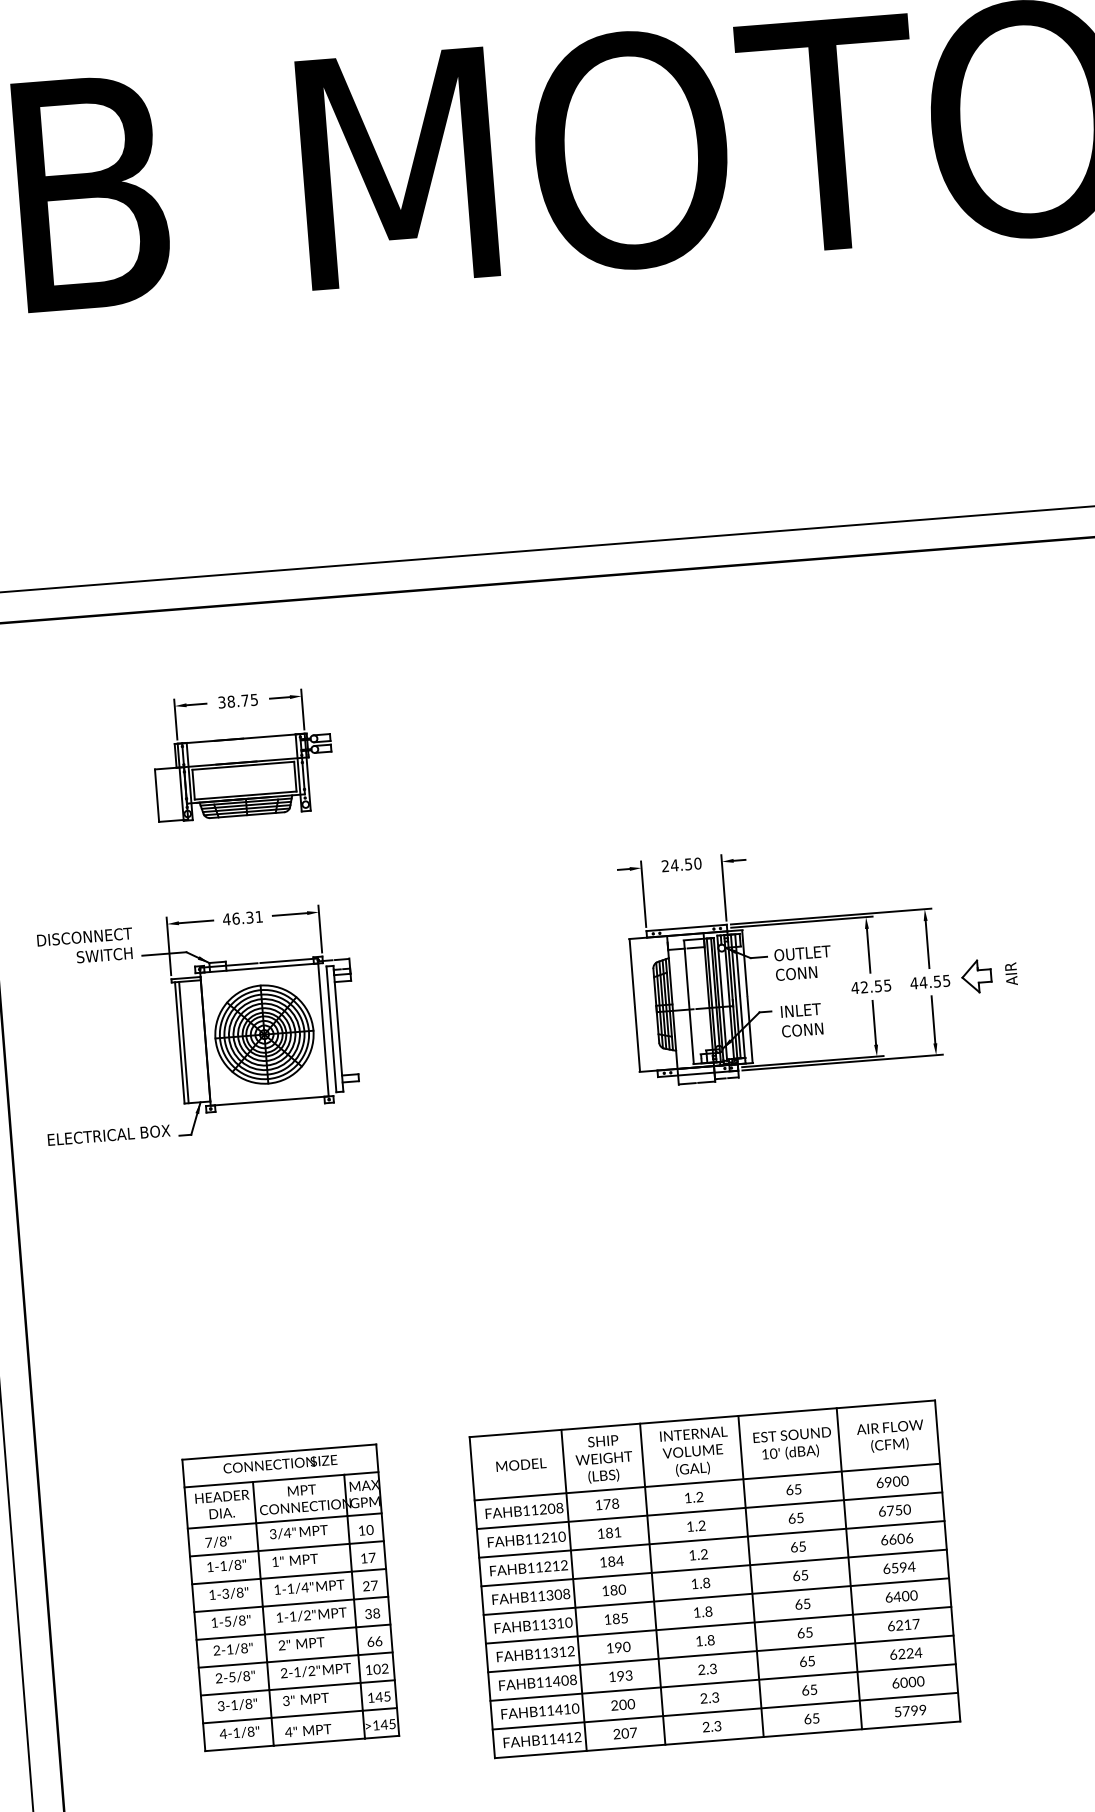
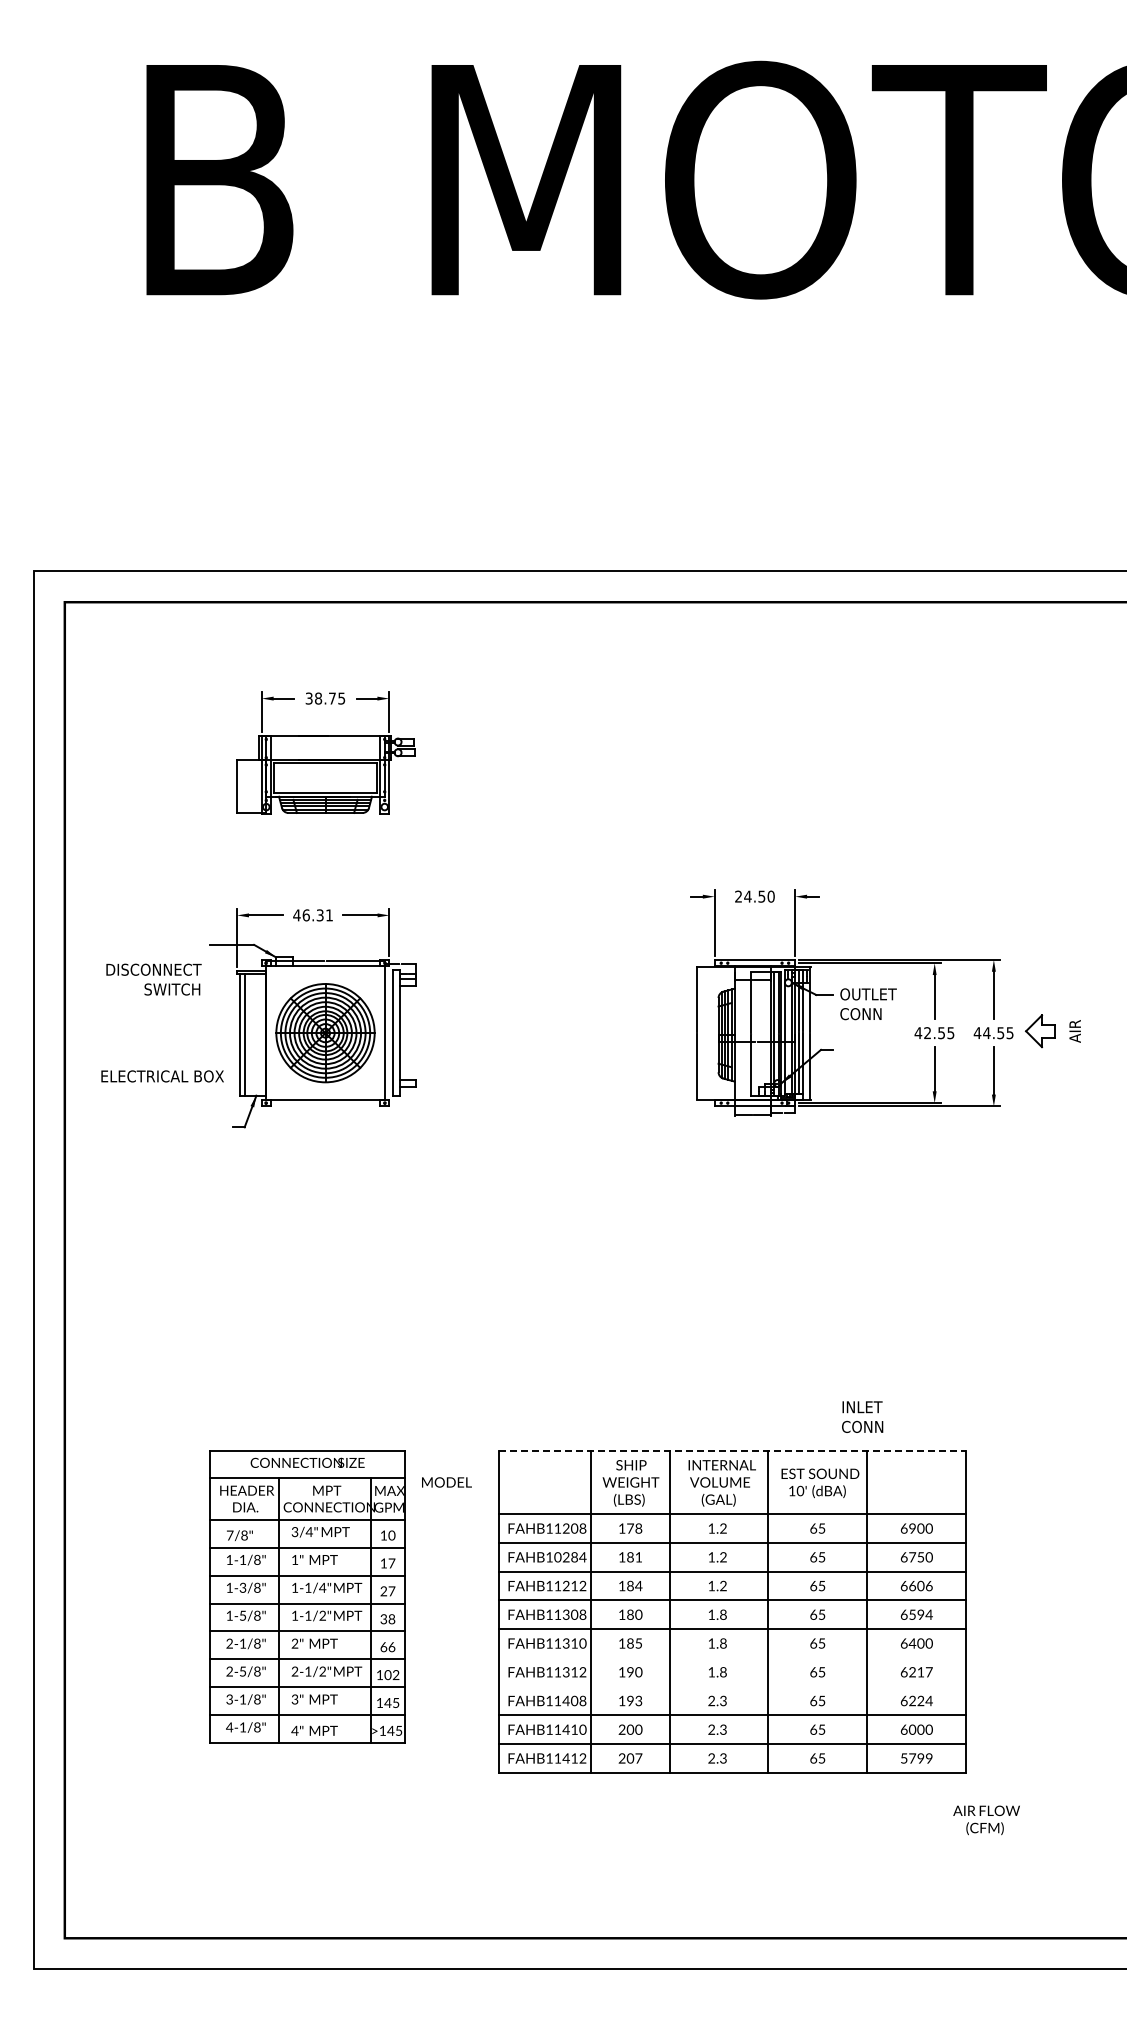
text: (85, 946) -> (153, 979), moved
text: (801, 1019) -> (862, 1416), moved
text: (108, 1135) -> (162, 1076), moved
line: (702, 1418) -> (732, 1450), solid -> dashed
text: (890, 1436) -> (986, 1820), moved
text: (520, 1464) -> (446, 1482), moved
text: (549, 1537) -> (570, 1557), FAHB11210 -> FAHB10284
line: (718, 1624) -> (731, 1657), removed
line: (720, 1653) -> (731, 1686), removed

